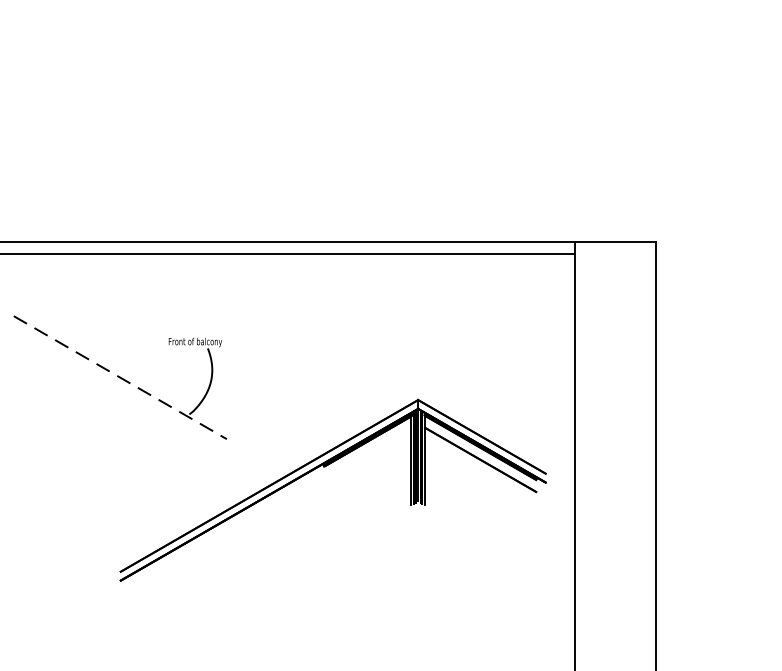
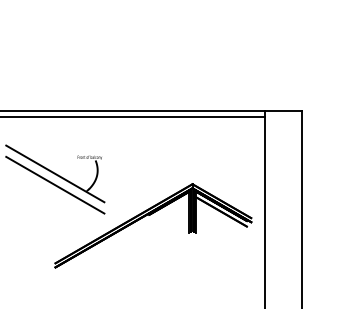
line: (120, 376) -> (55, 173), dashed -> solid
line: (120, 400) -> (55, 184), added

